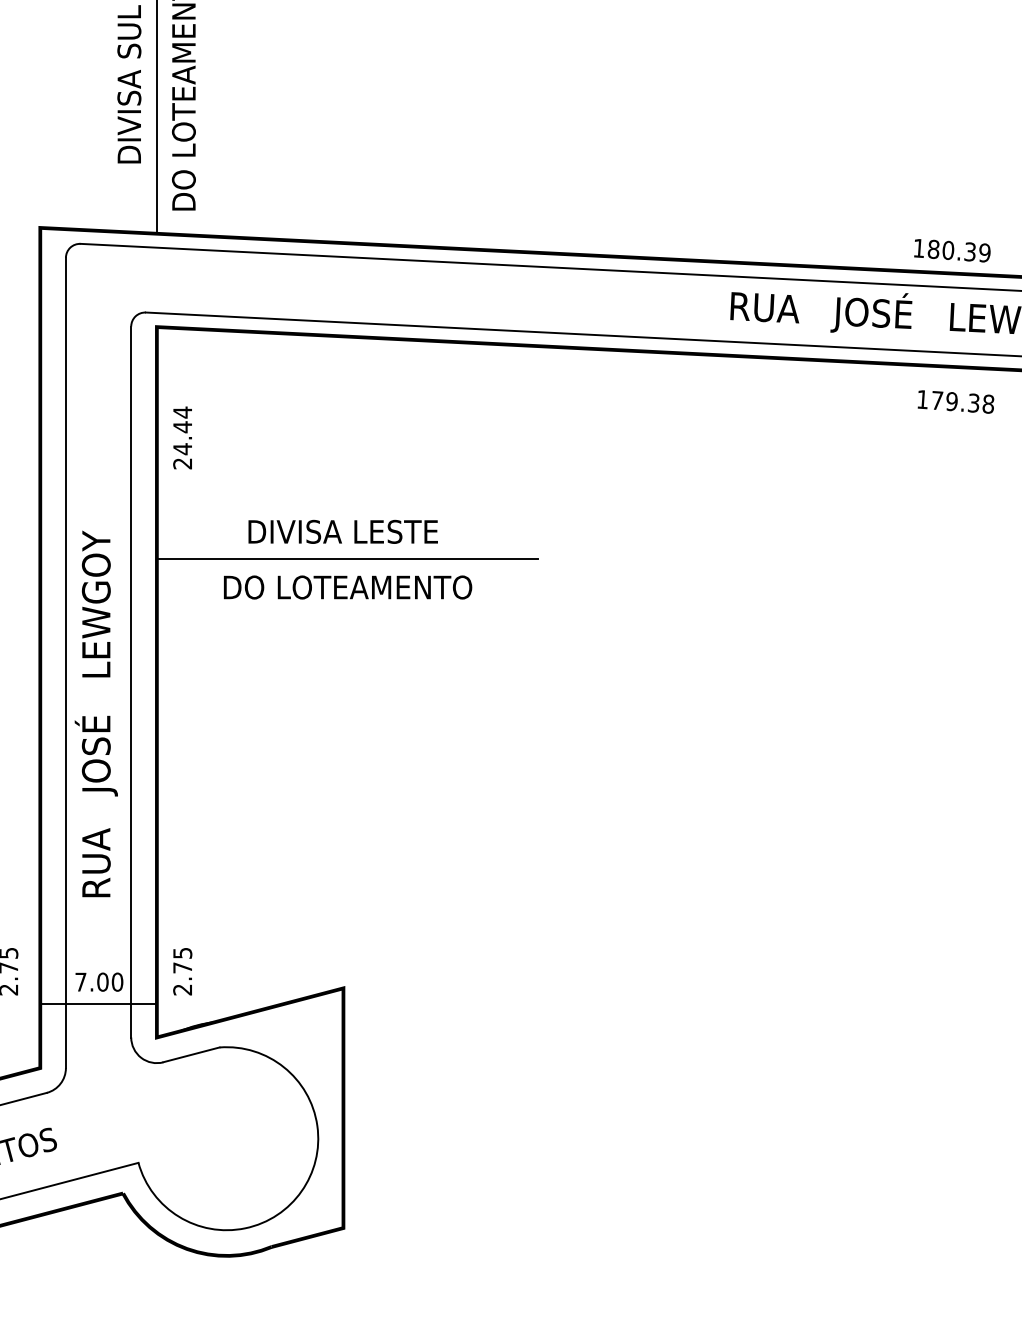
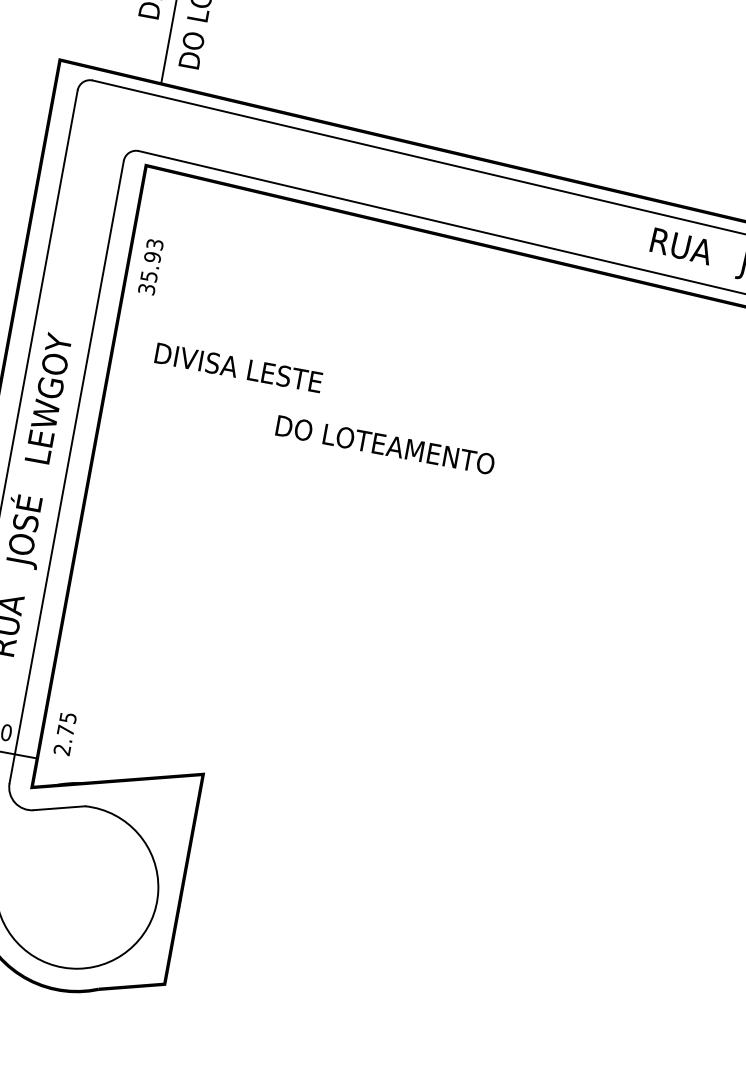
text: (182, 437) -> (150, 266), 24.44 -> 35.93
text: (342, 531) -> (238, 367), moved
line: (347, 558) -> (275, 398), removed
text: (348, 587) -> (385, 445), moved

